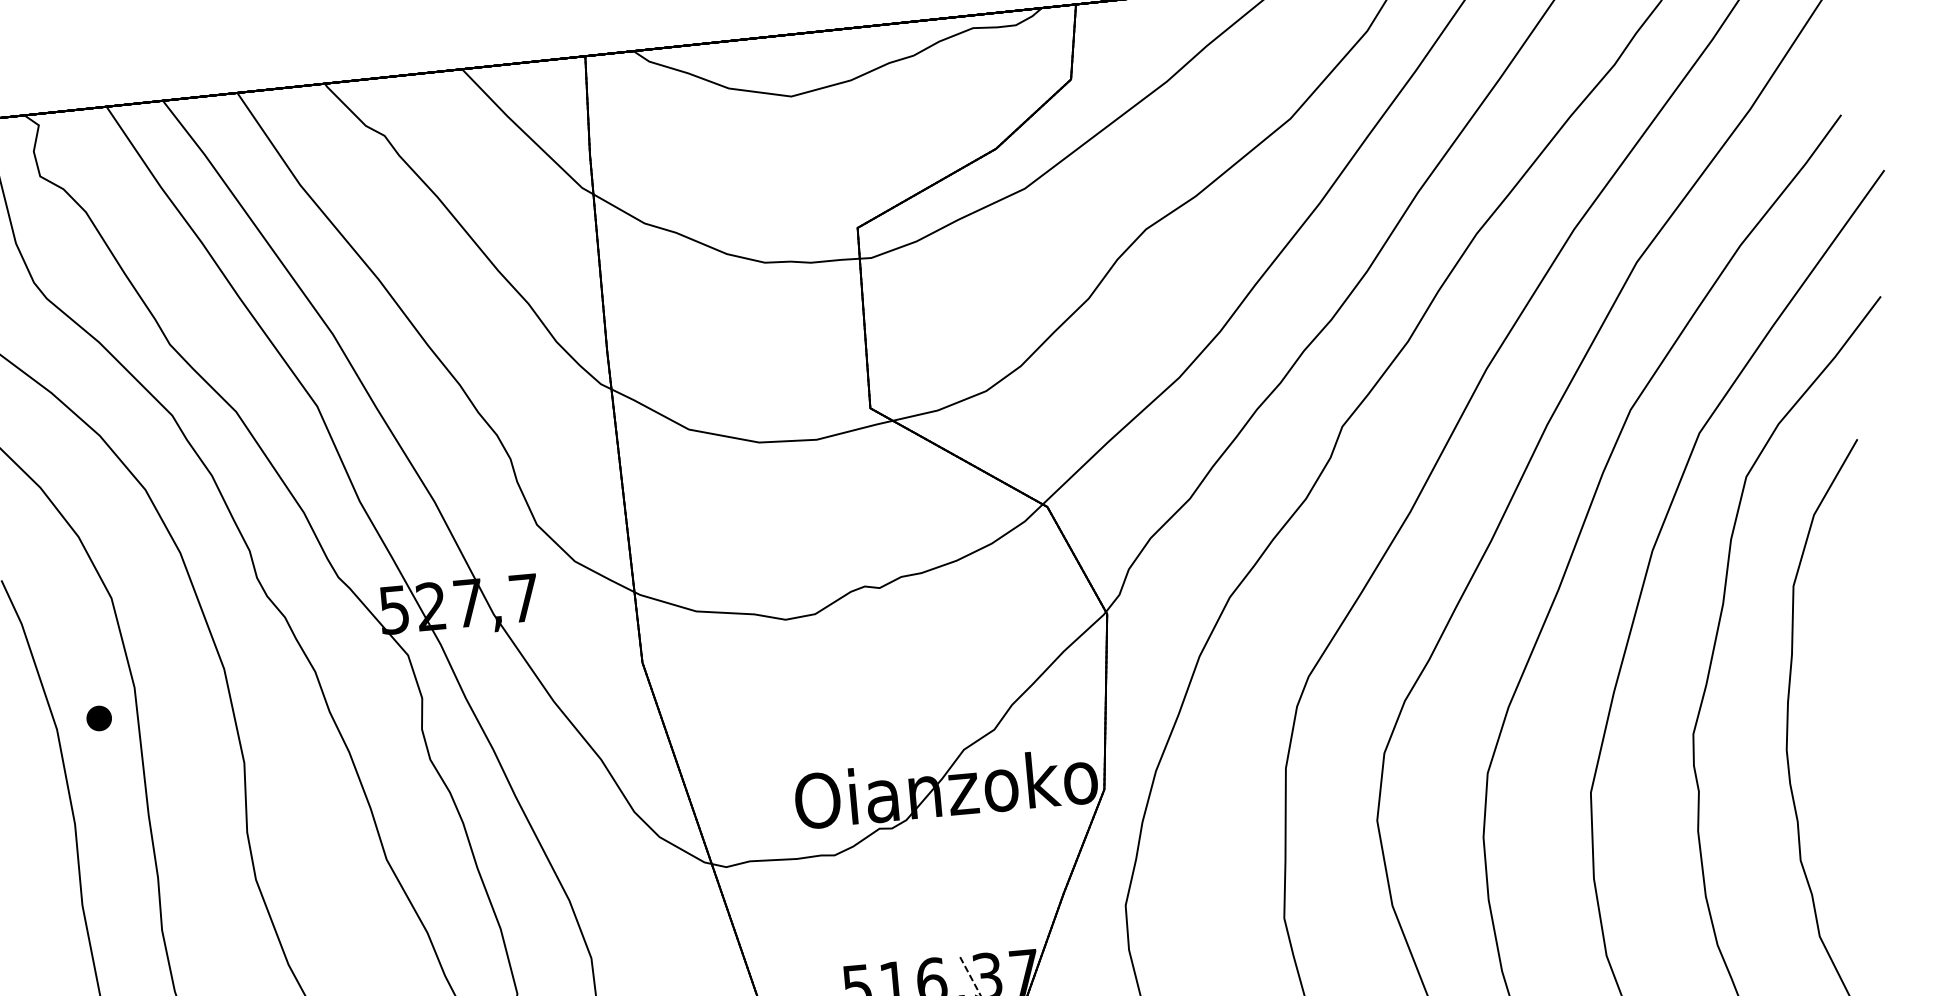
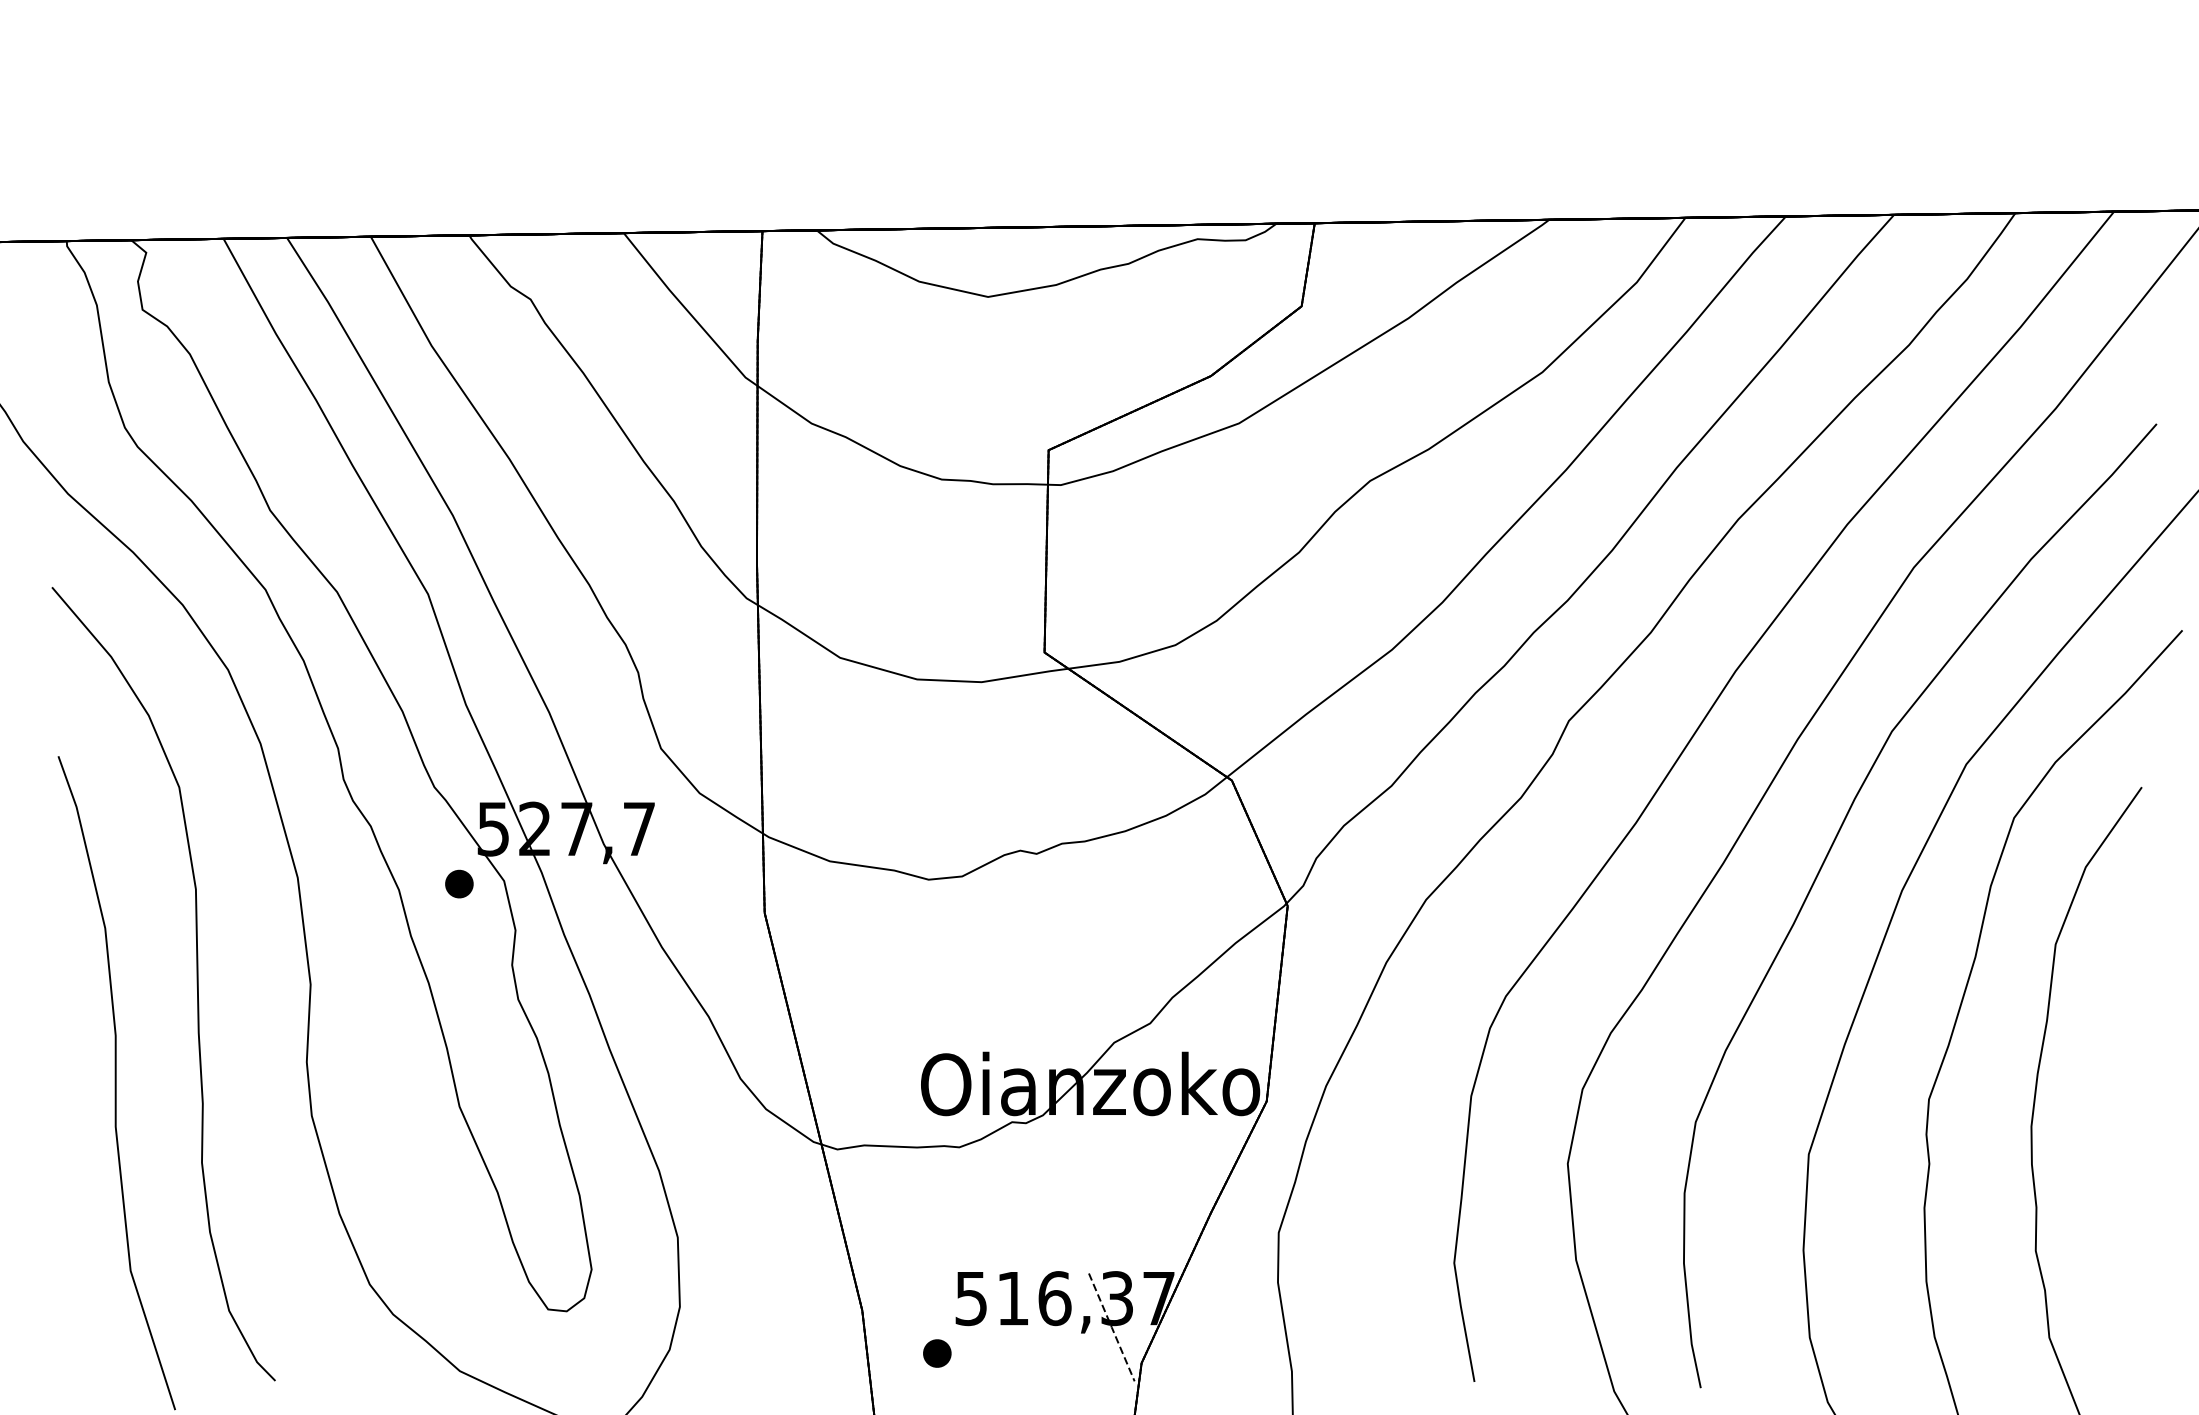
part: (99, 717) -> (459, 883), moved

